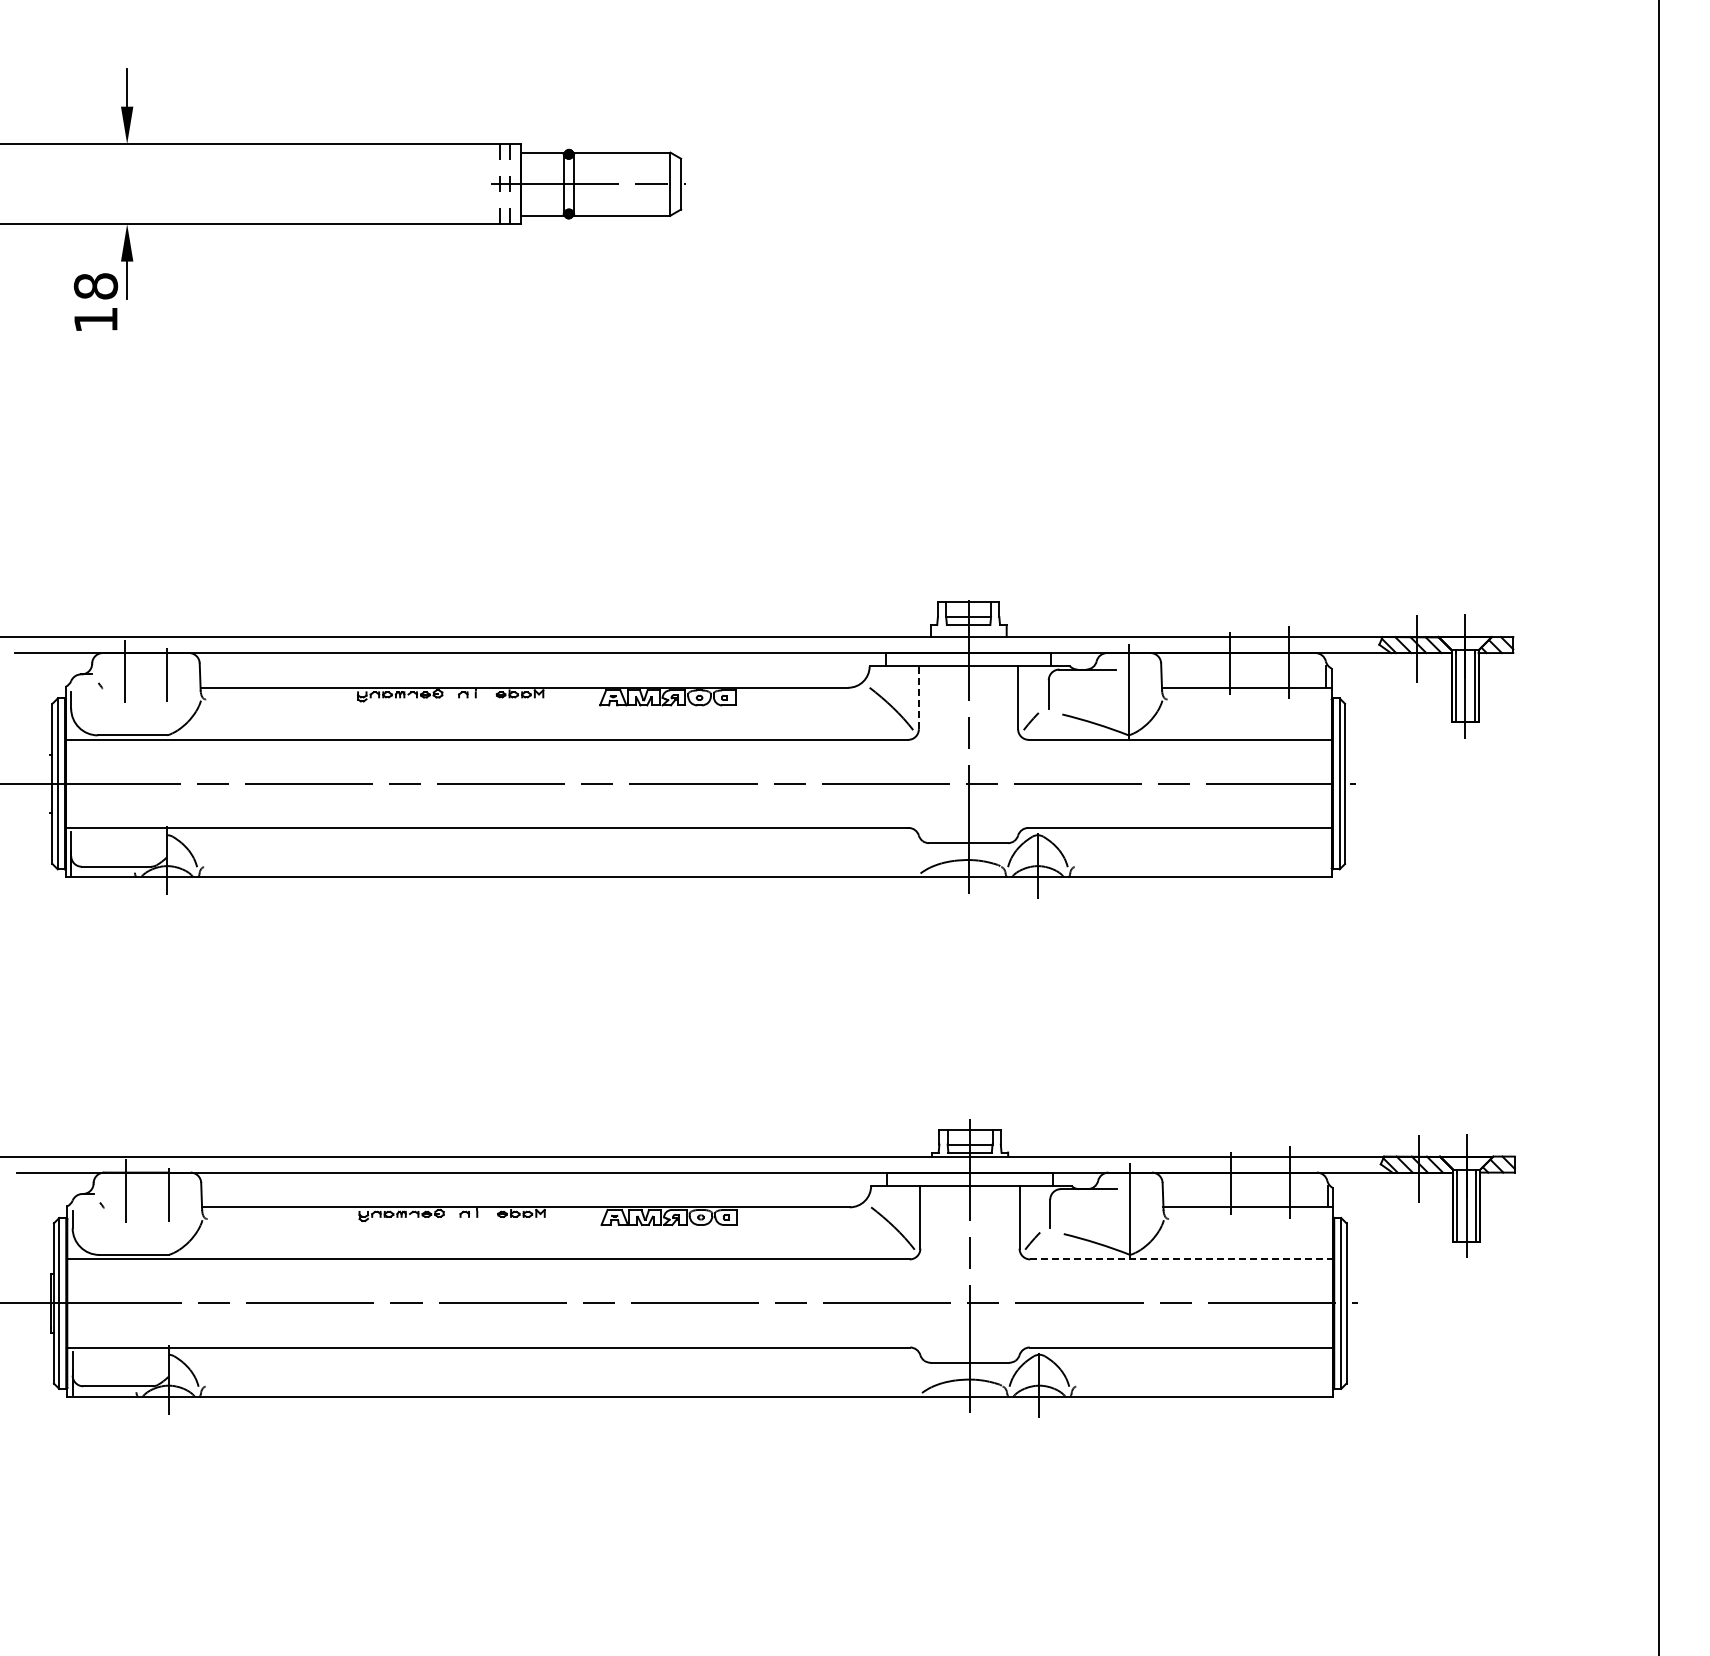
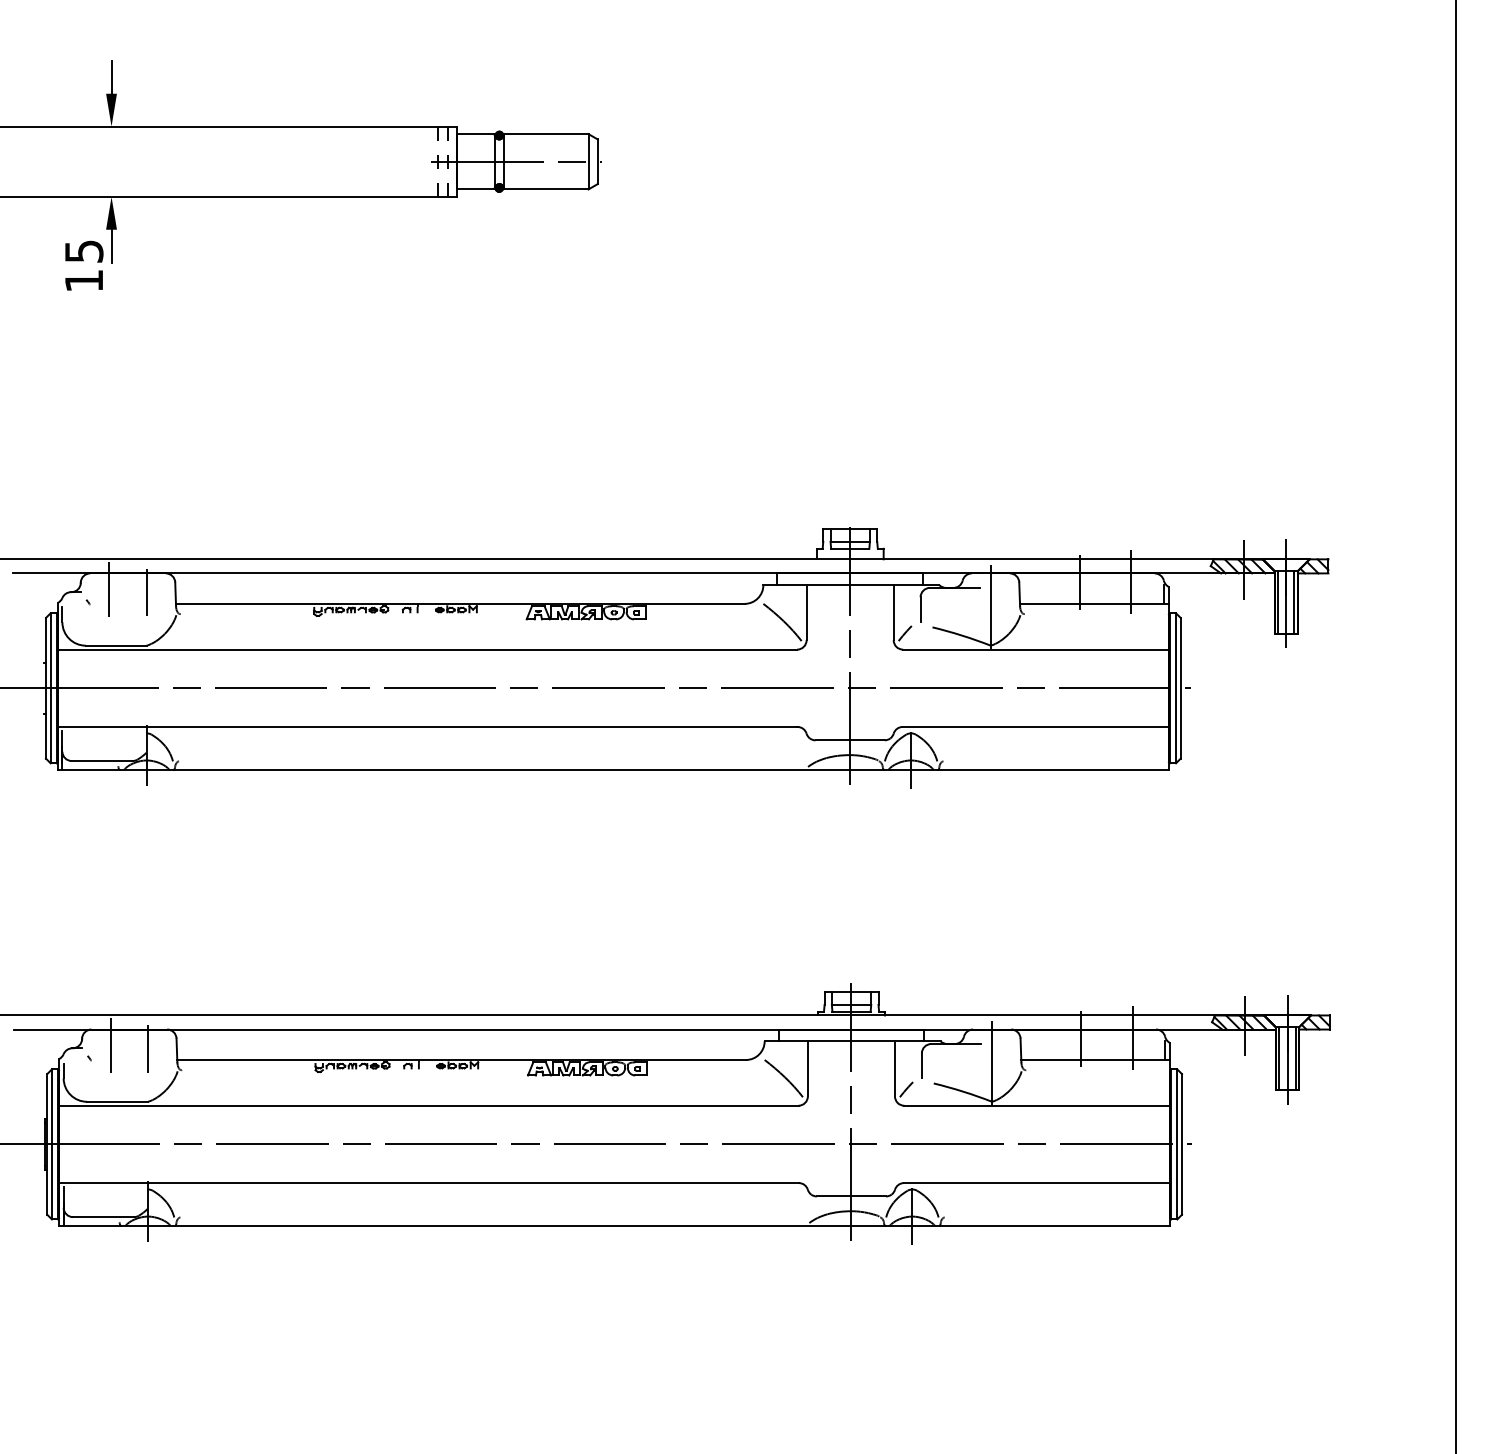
text: (95, 286) -> (83, 251), 18 -> 15
line: (918, 697) -> (806, 612), dashed -> solid
line: (1182, 1259) -> (1038, 1105), dashed -> solid

